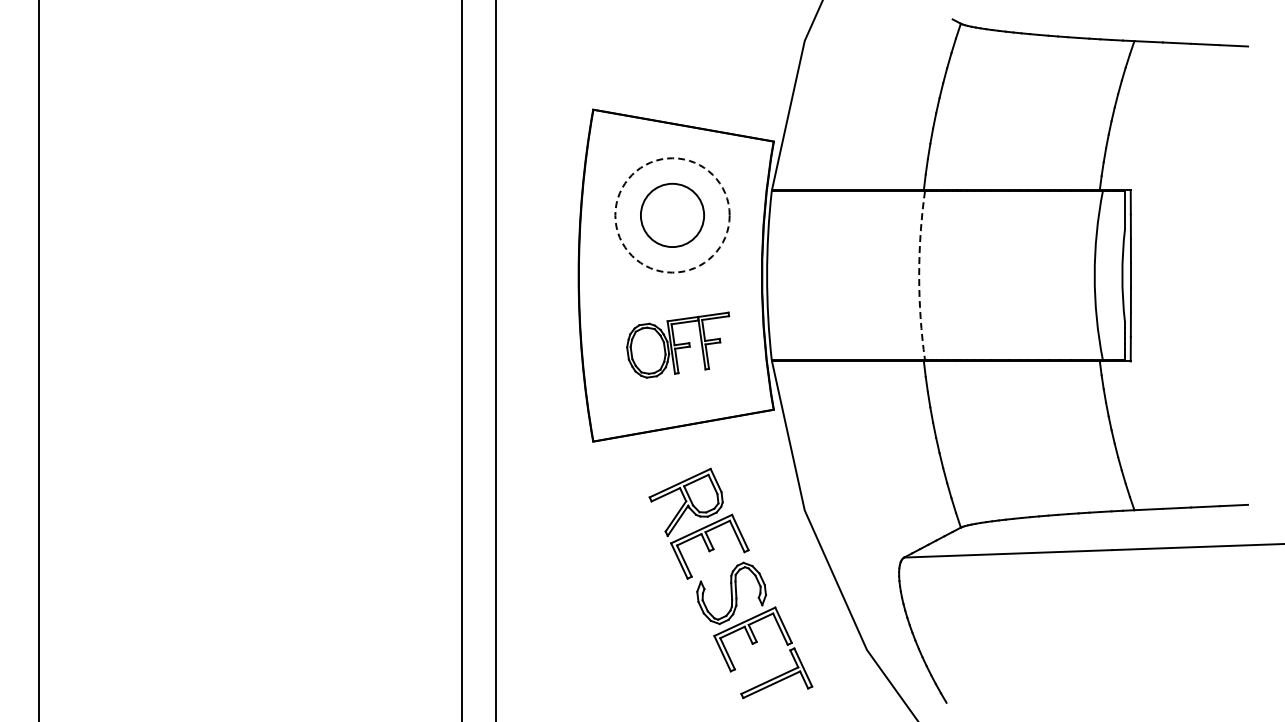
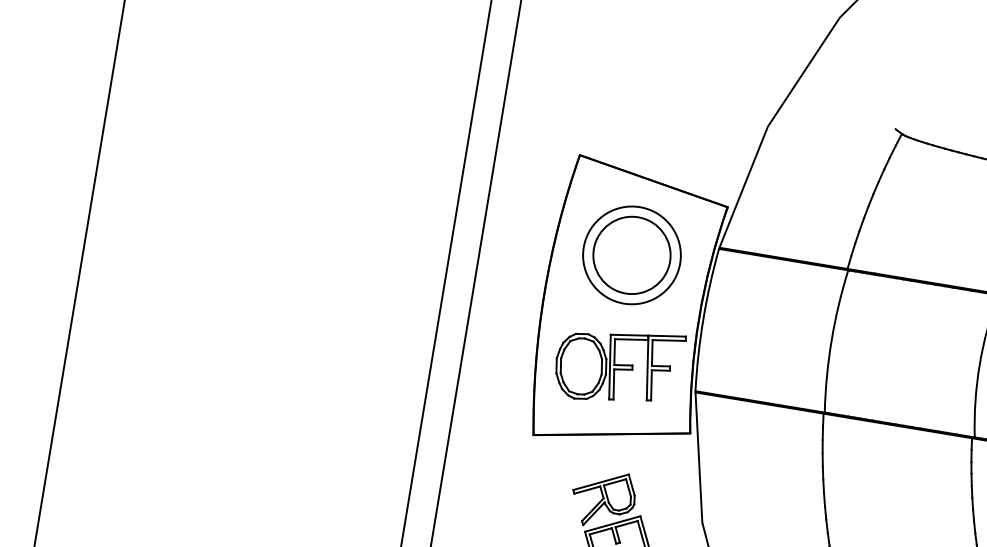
circle: (672, 215) -> (631, 255), dashed -> solid
circle: (672, 215) -> (631, 255), size x1.43
arc: (919, 275) -> (831, 340), dashed -> solid
part: (677, 344) -> (618, 364), size x1.43

